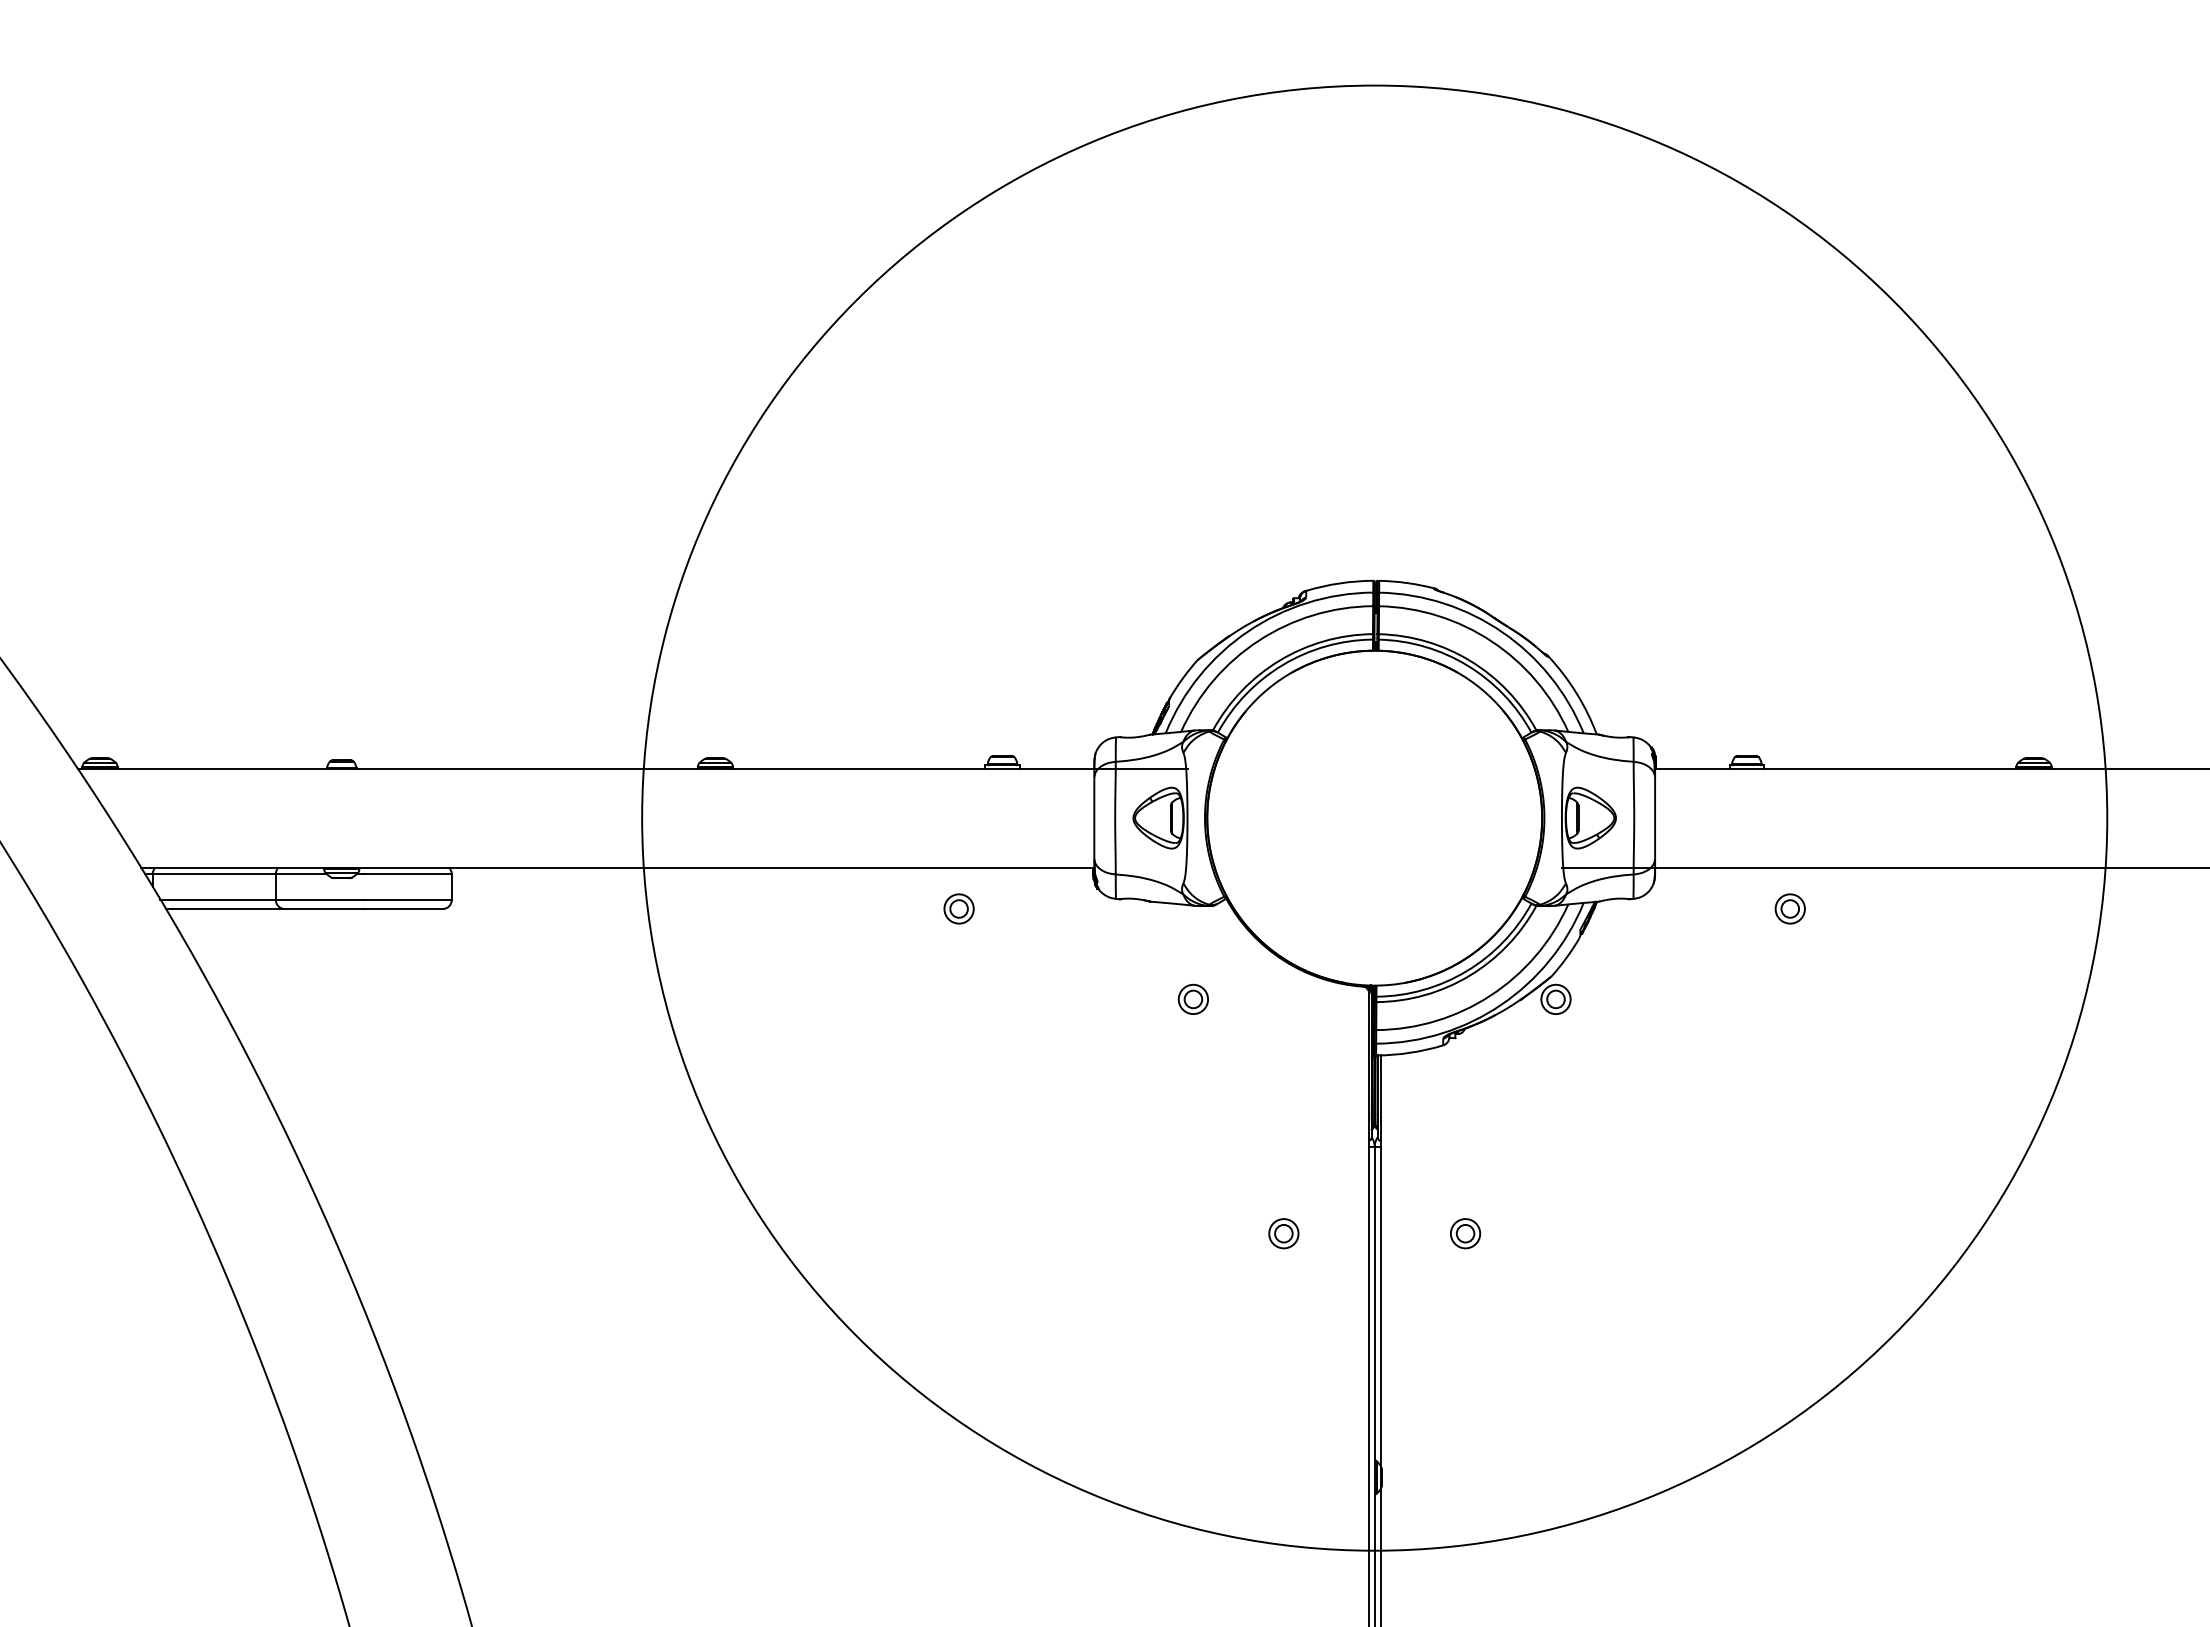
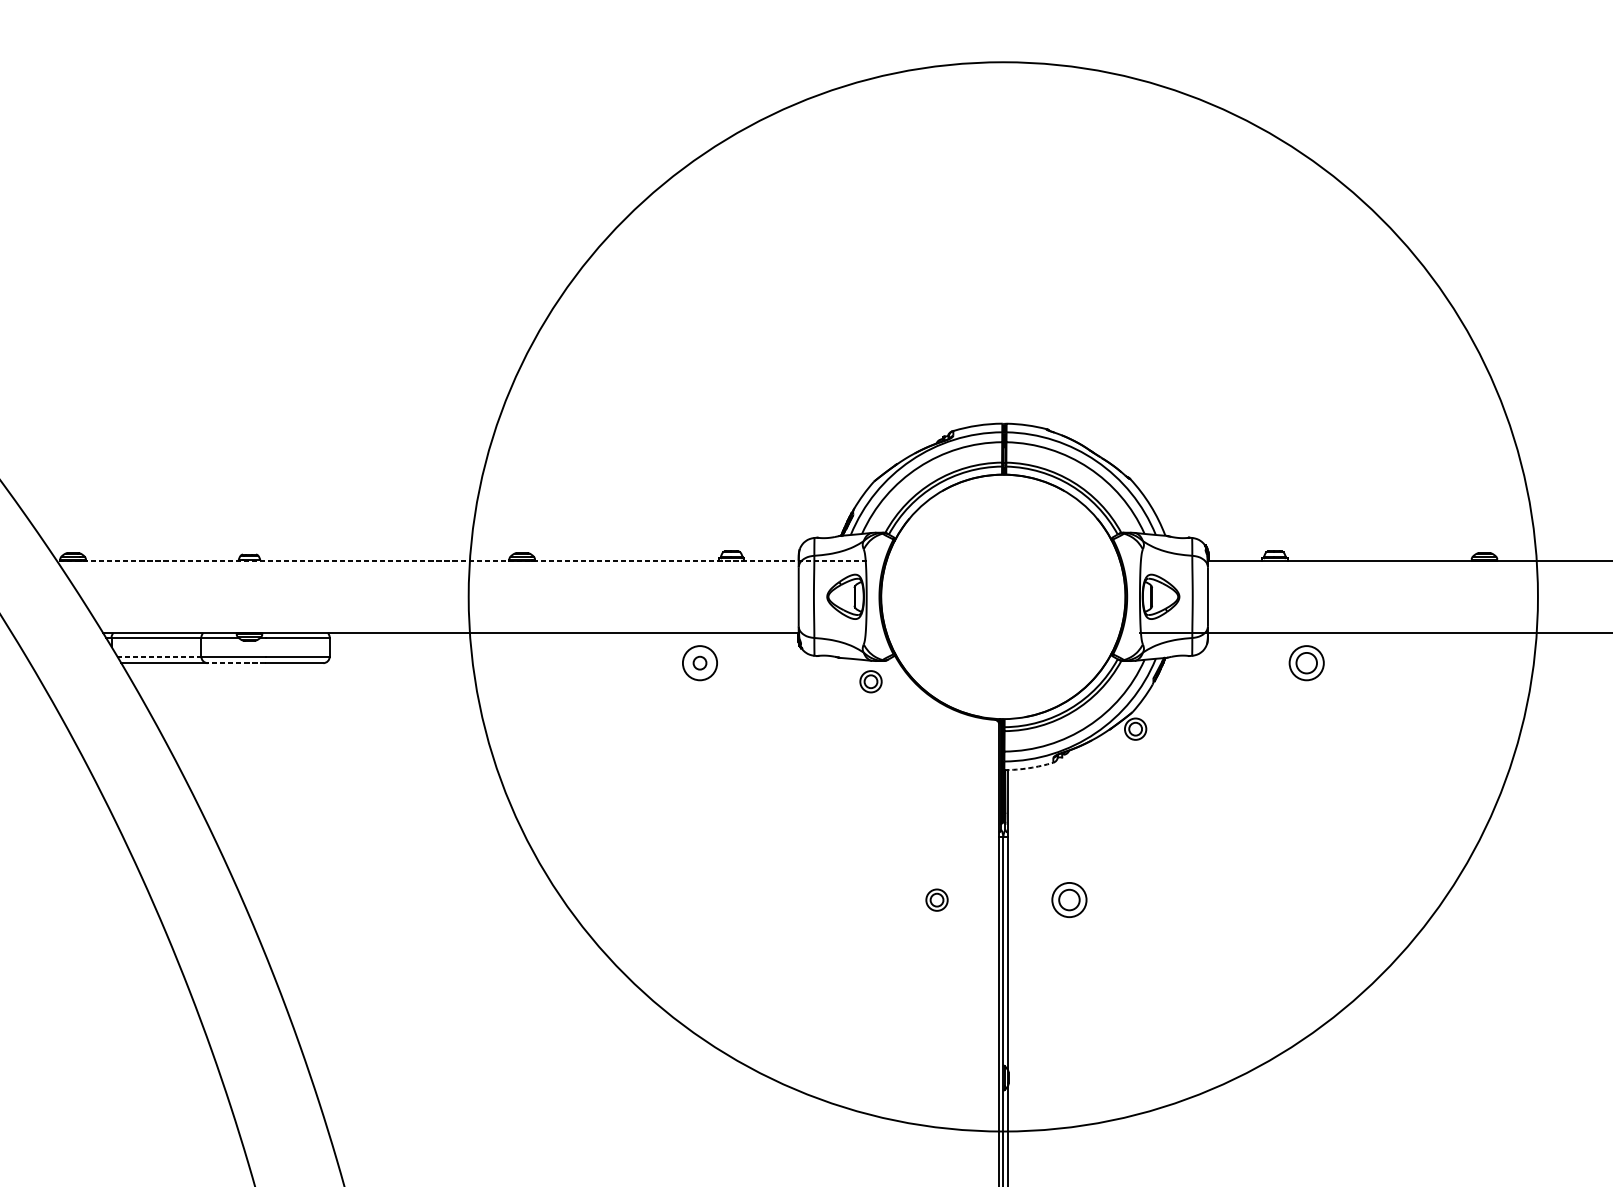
line: (632, 768) -> (461, 560), solid -> dashed
line: (218, 900) -> (159, 656), solid -> dashed
line: (324, 908) -> (236, 662), solid -> dashed
circle: (958, 908) -> (699, 662), size x1.6
part: (1789, 908) -> (1306, 662), size x1.6
part: (1192, 998) -> (870, 681), moved
arc: (1410, 1052) -> (1029, 767), solid -> dashed
part: (1465, 1233) -> (1069, 900), size x1.6

